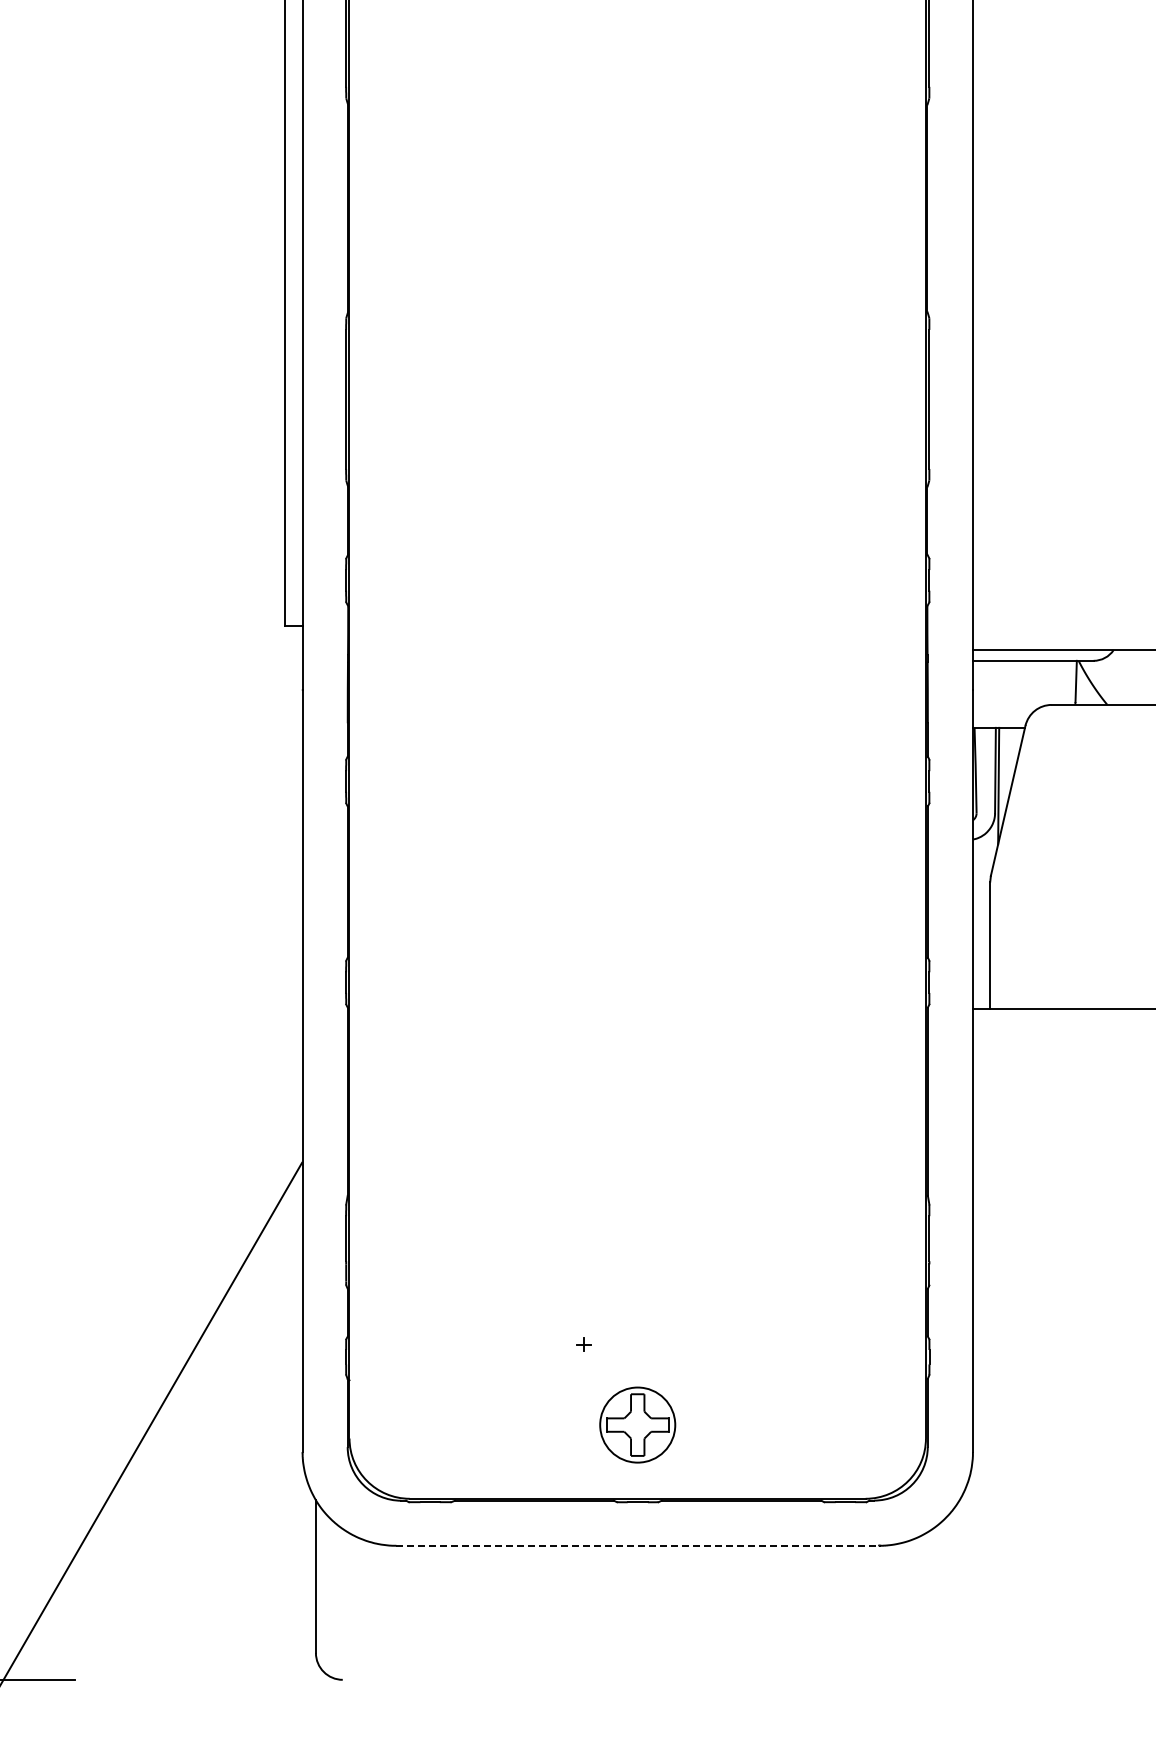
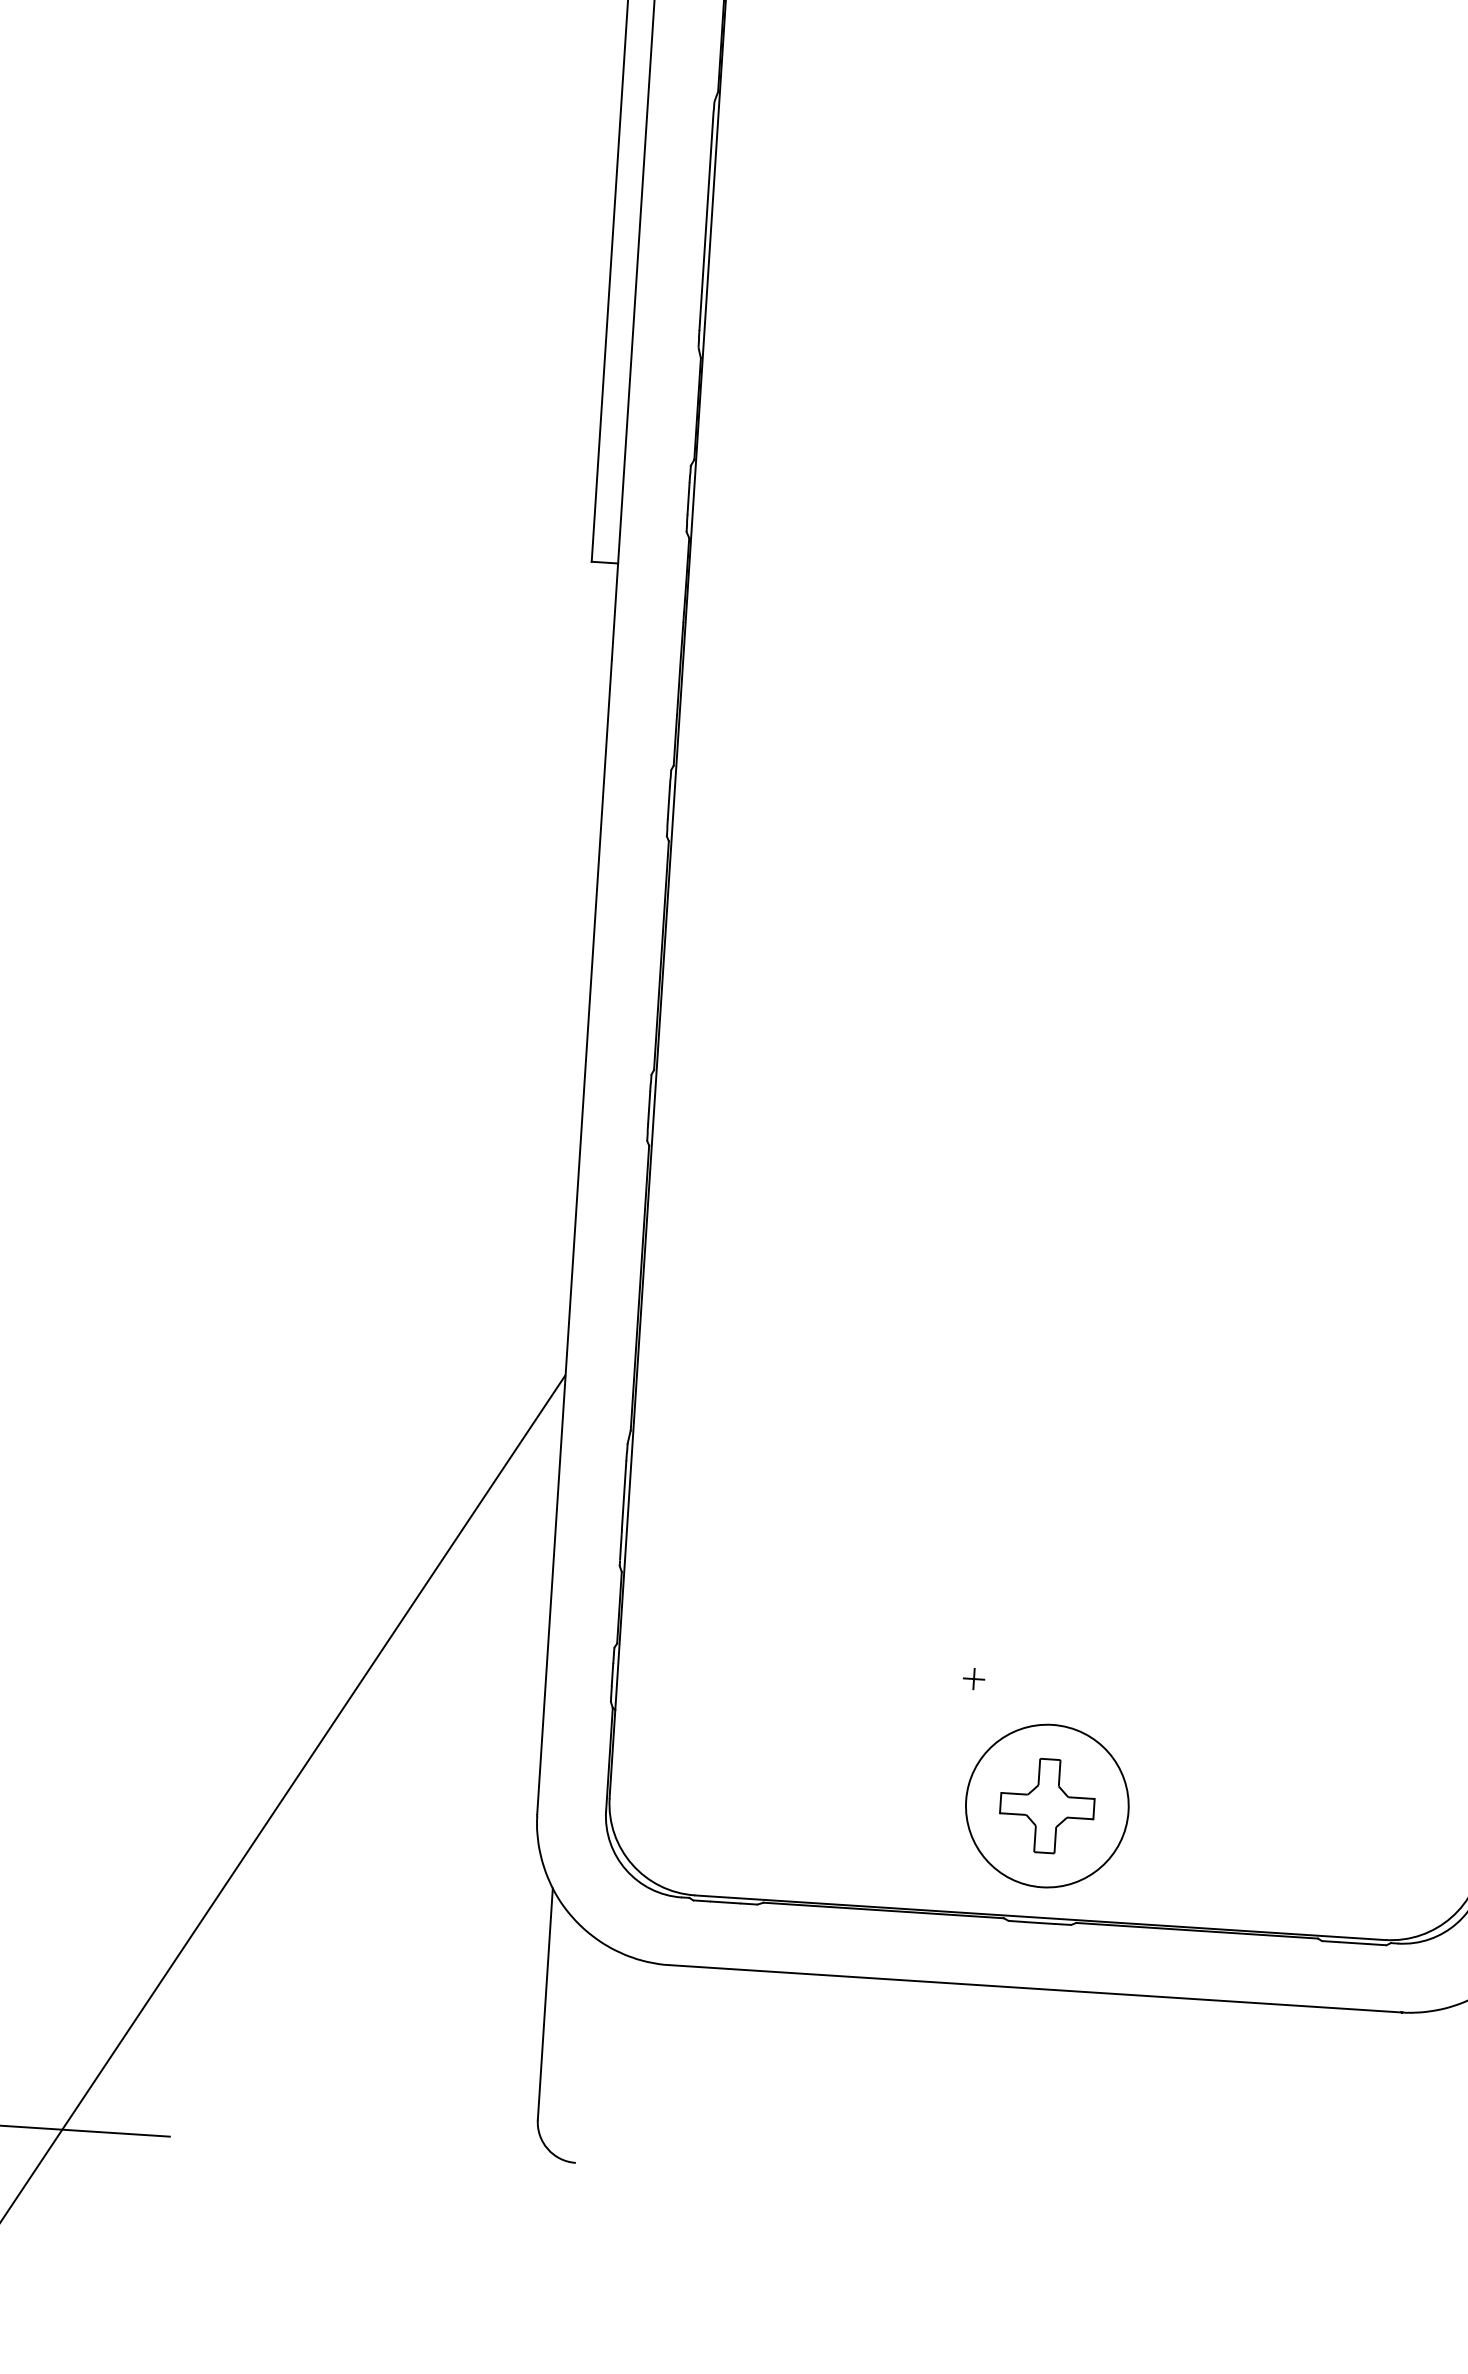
circle: (637, 1424) -> (1047, 1805), size x1.43
line: (638, 1545) -> (1036, 1988), dashed -> solid

